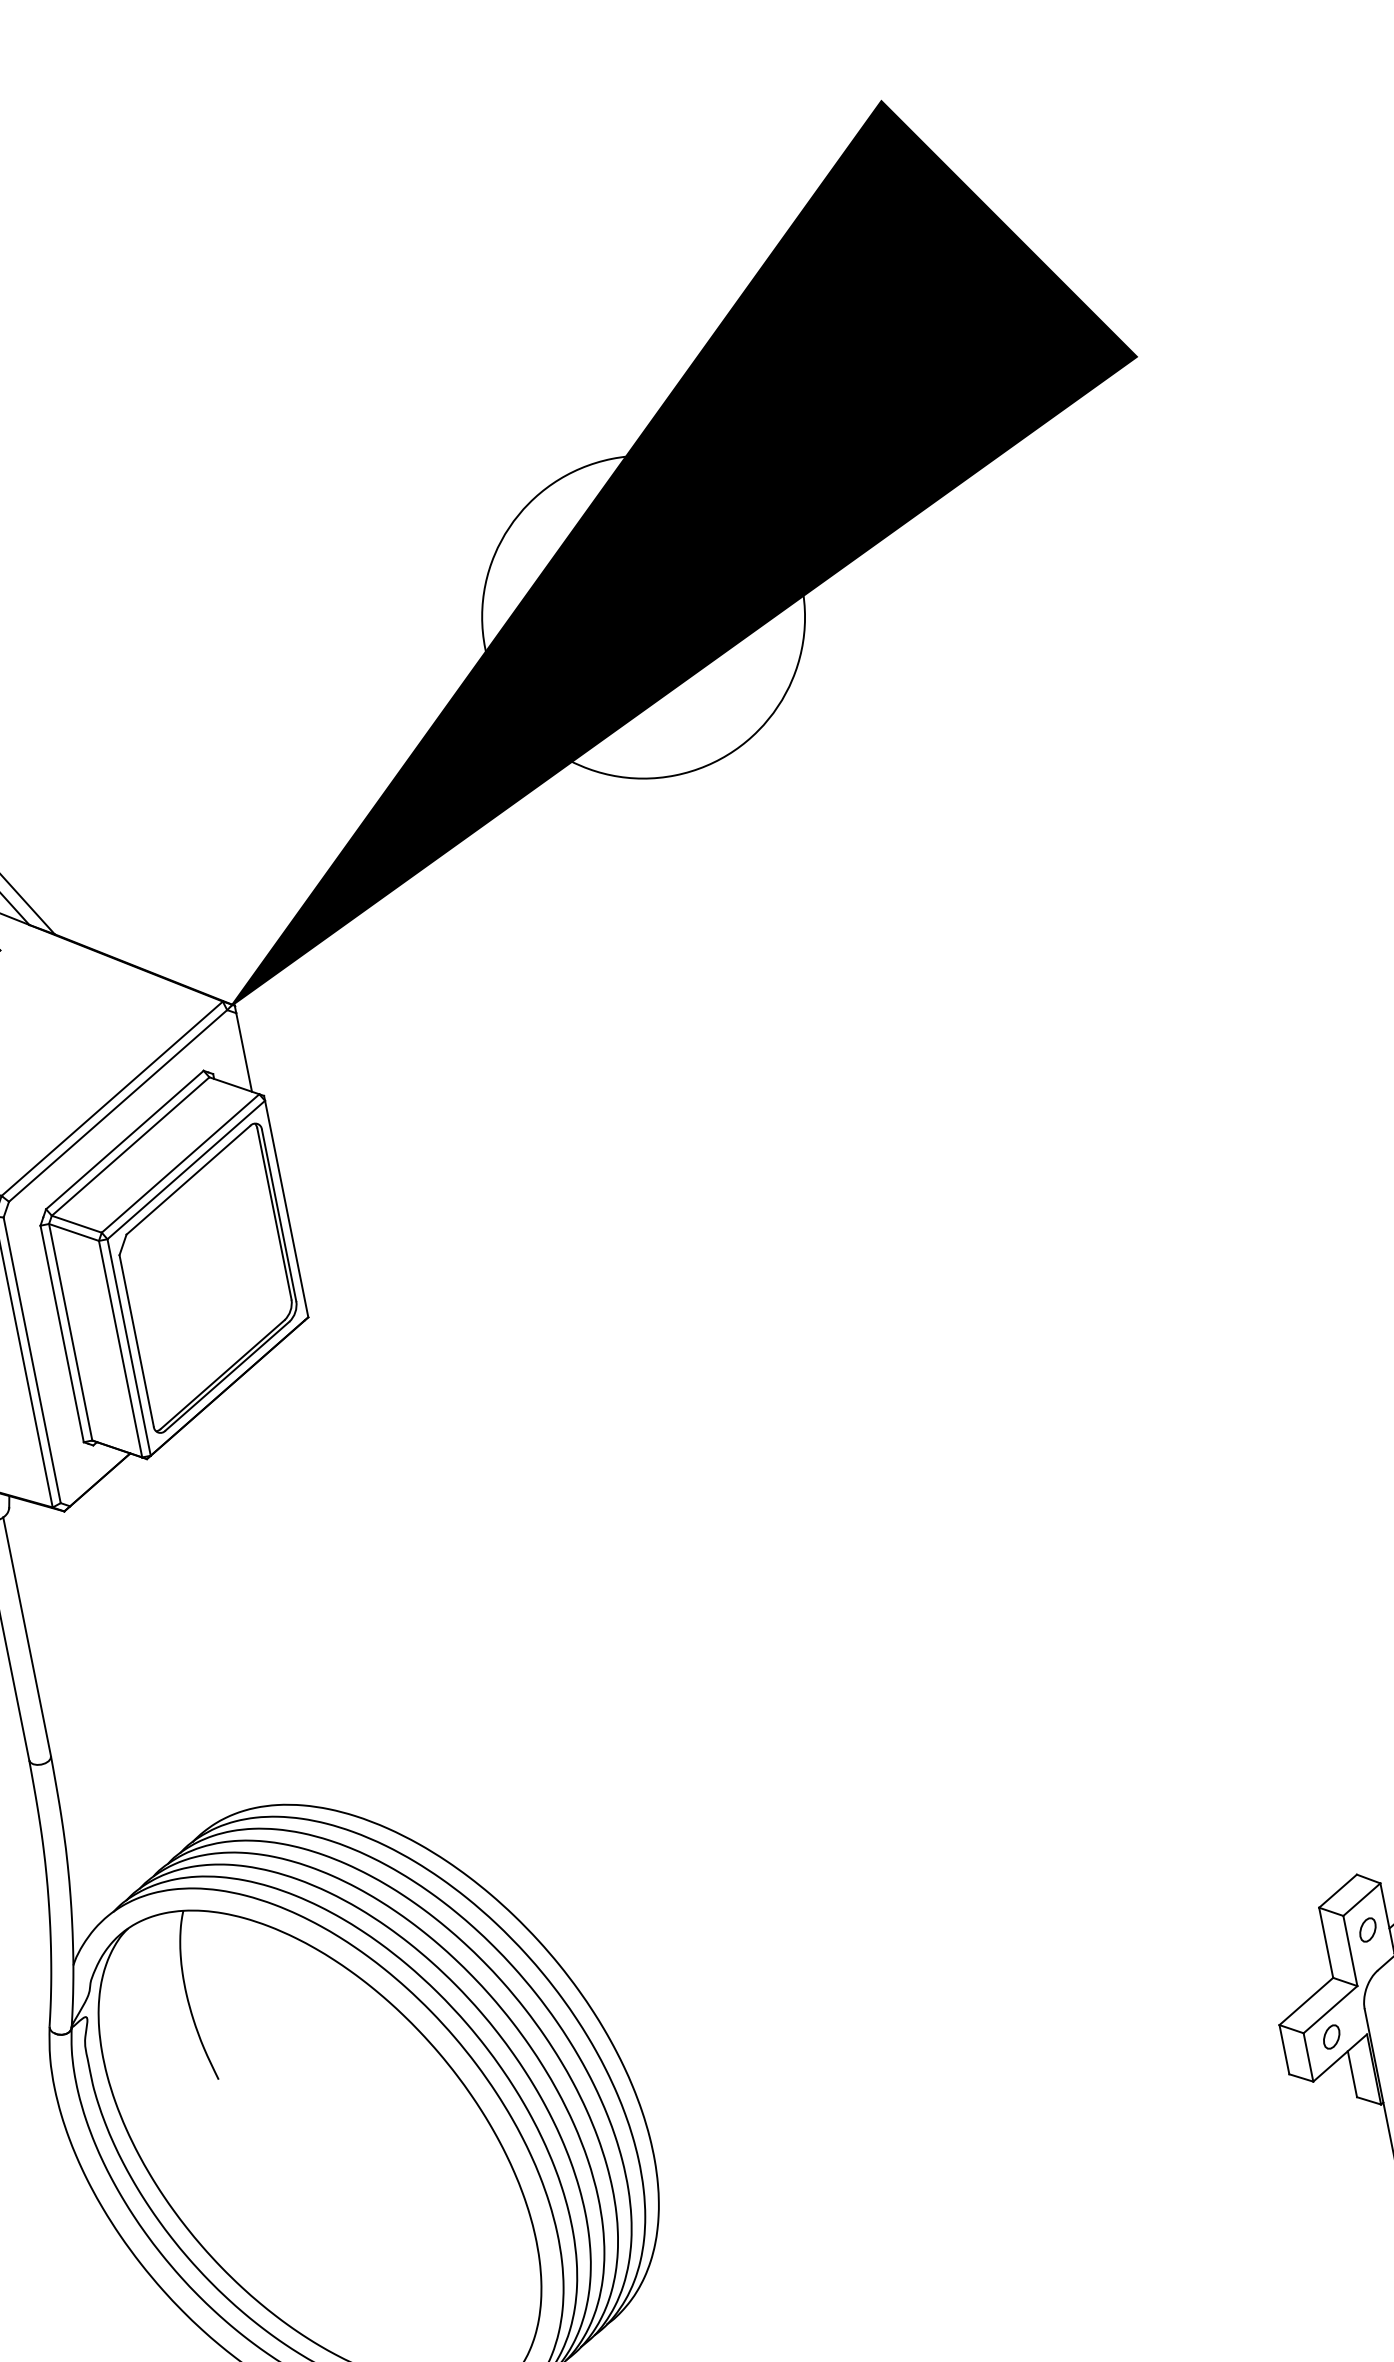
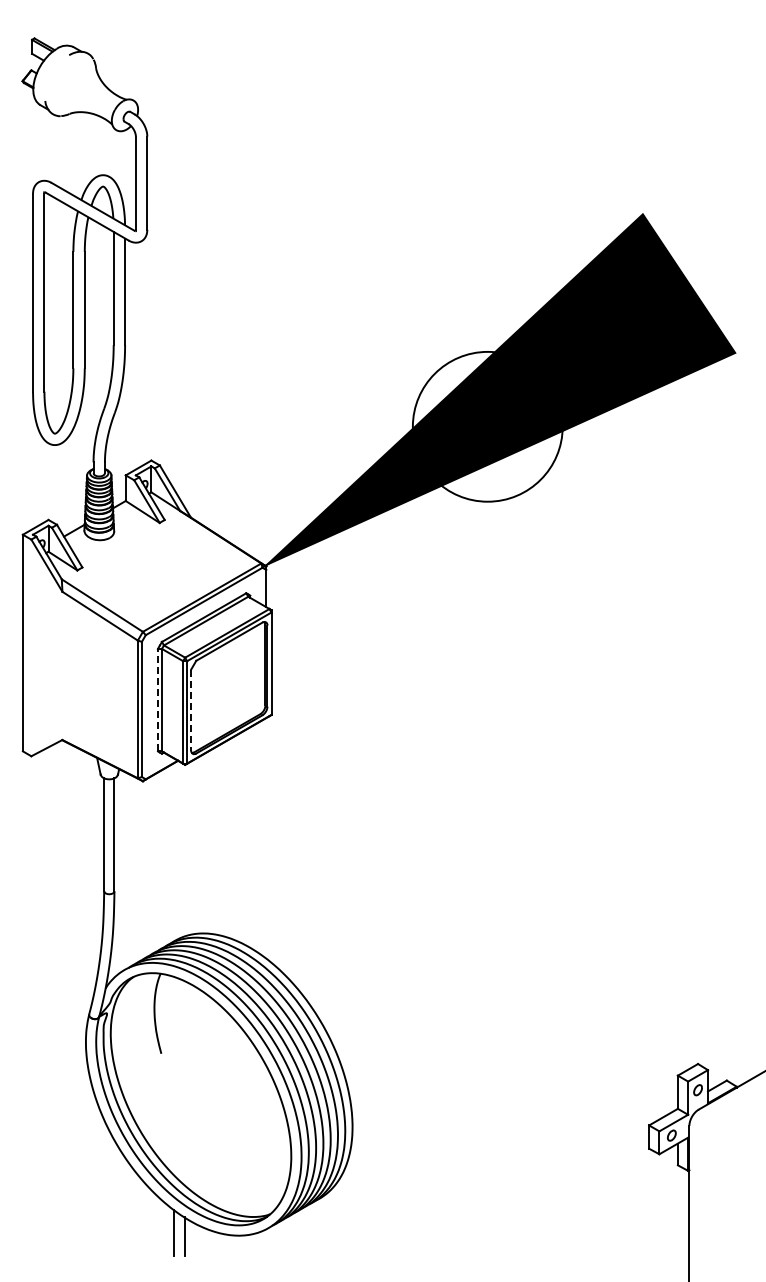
line: (60, 1332) -> (157, 699), solid -> dashed
line: (137, 1341) -> (191, 710), solid -> dashed

